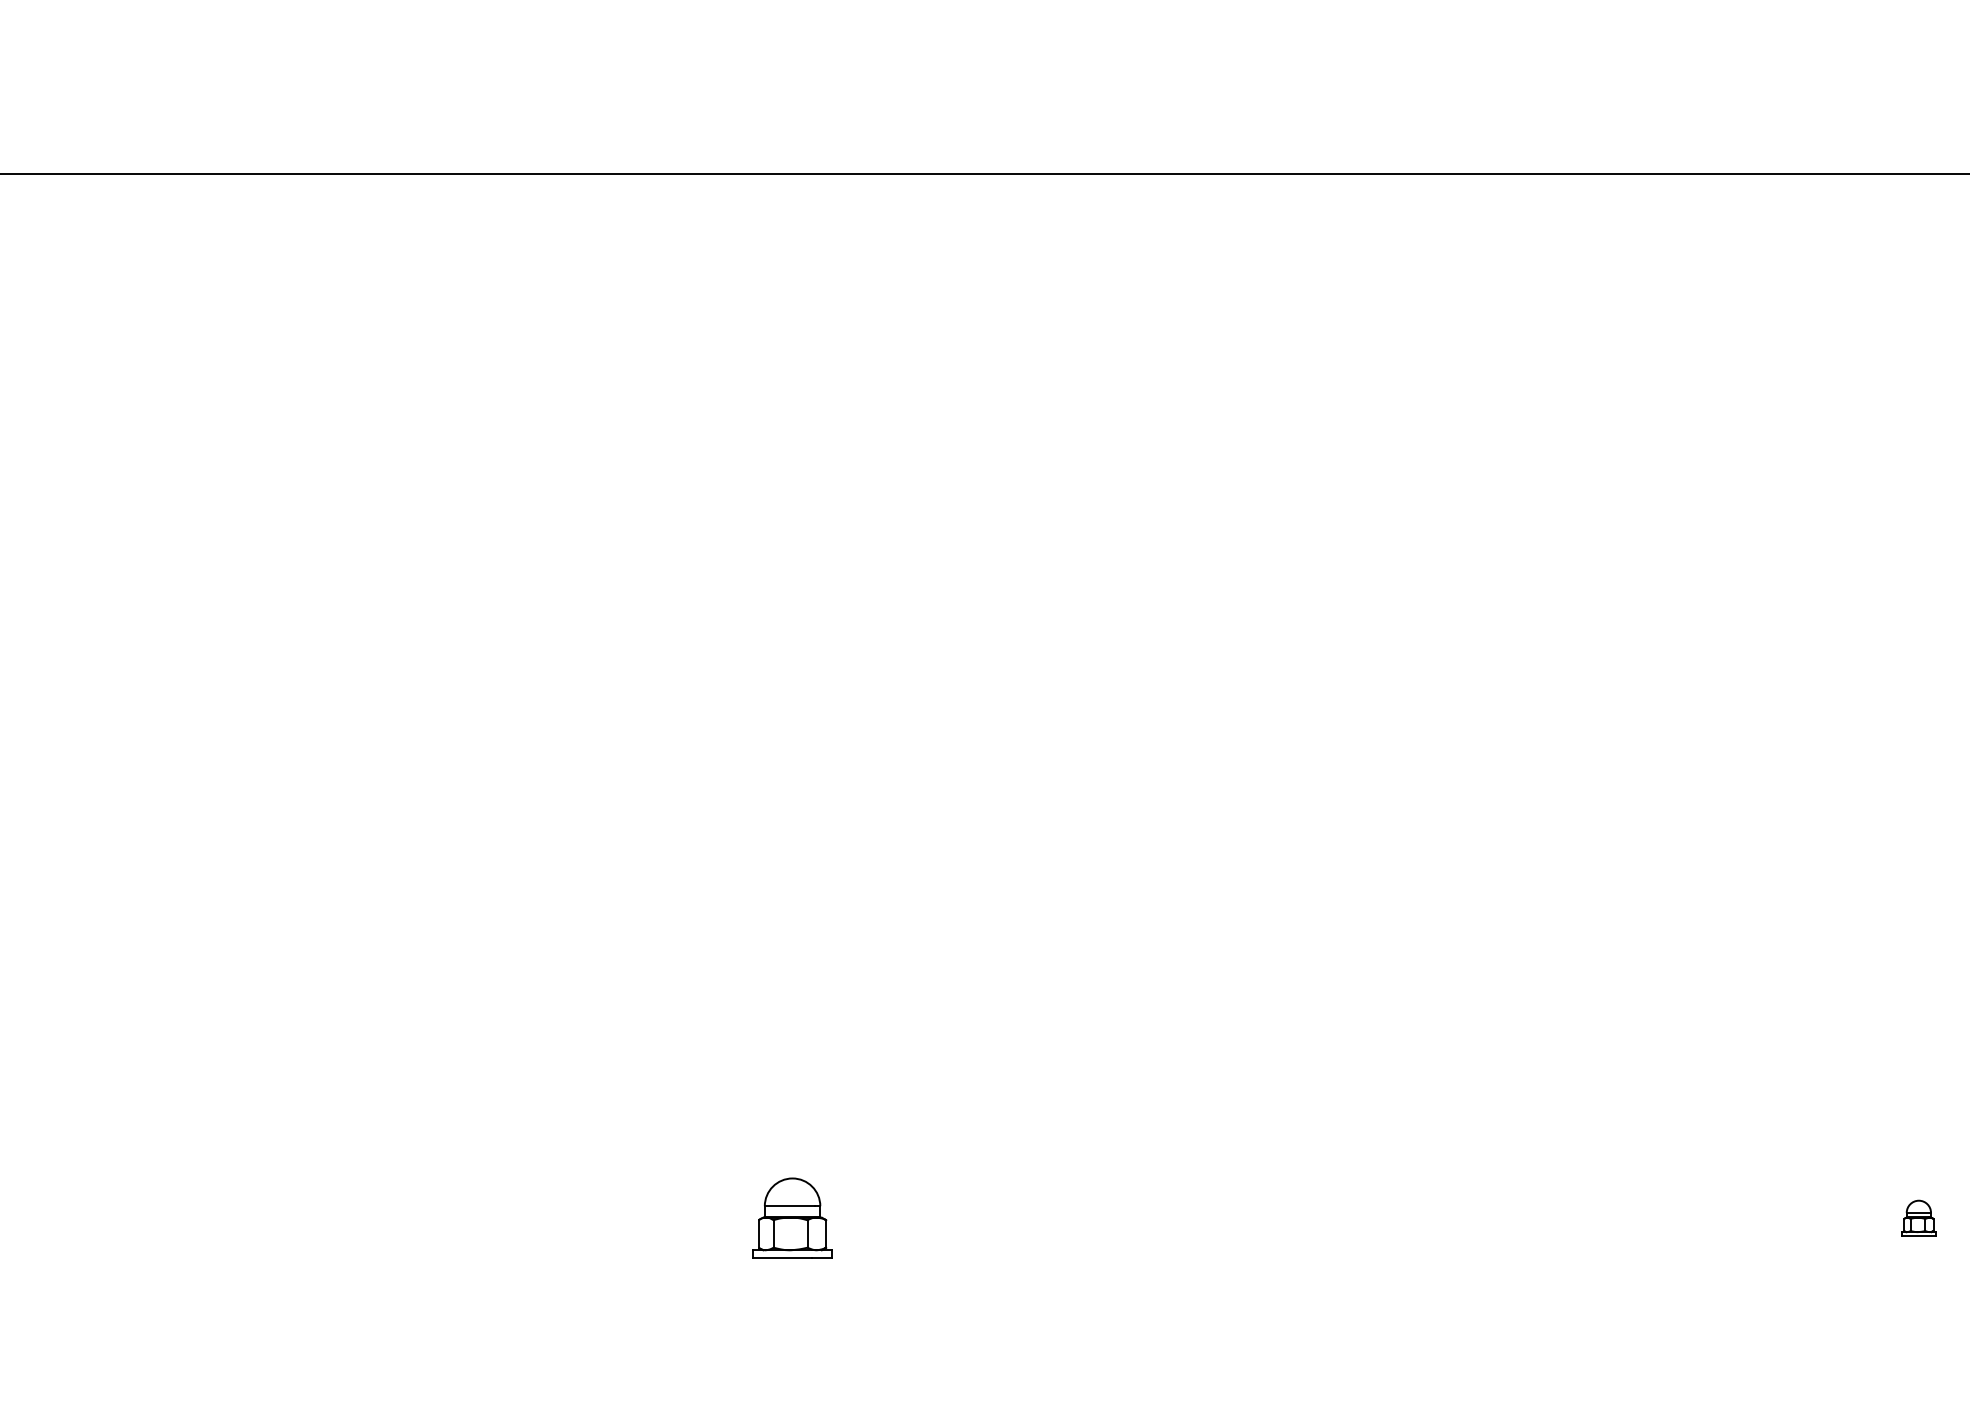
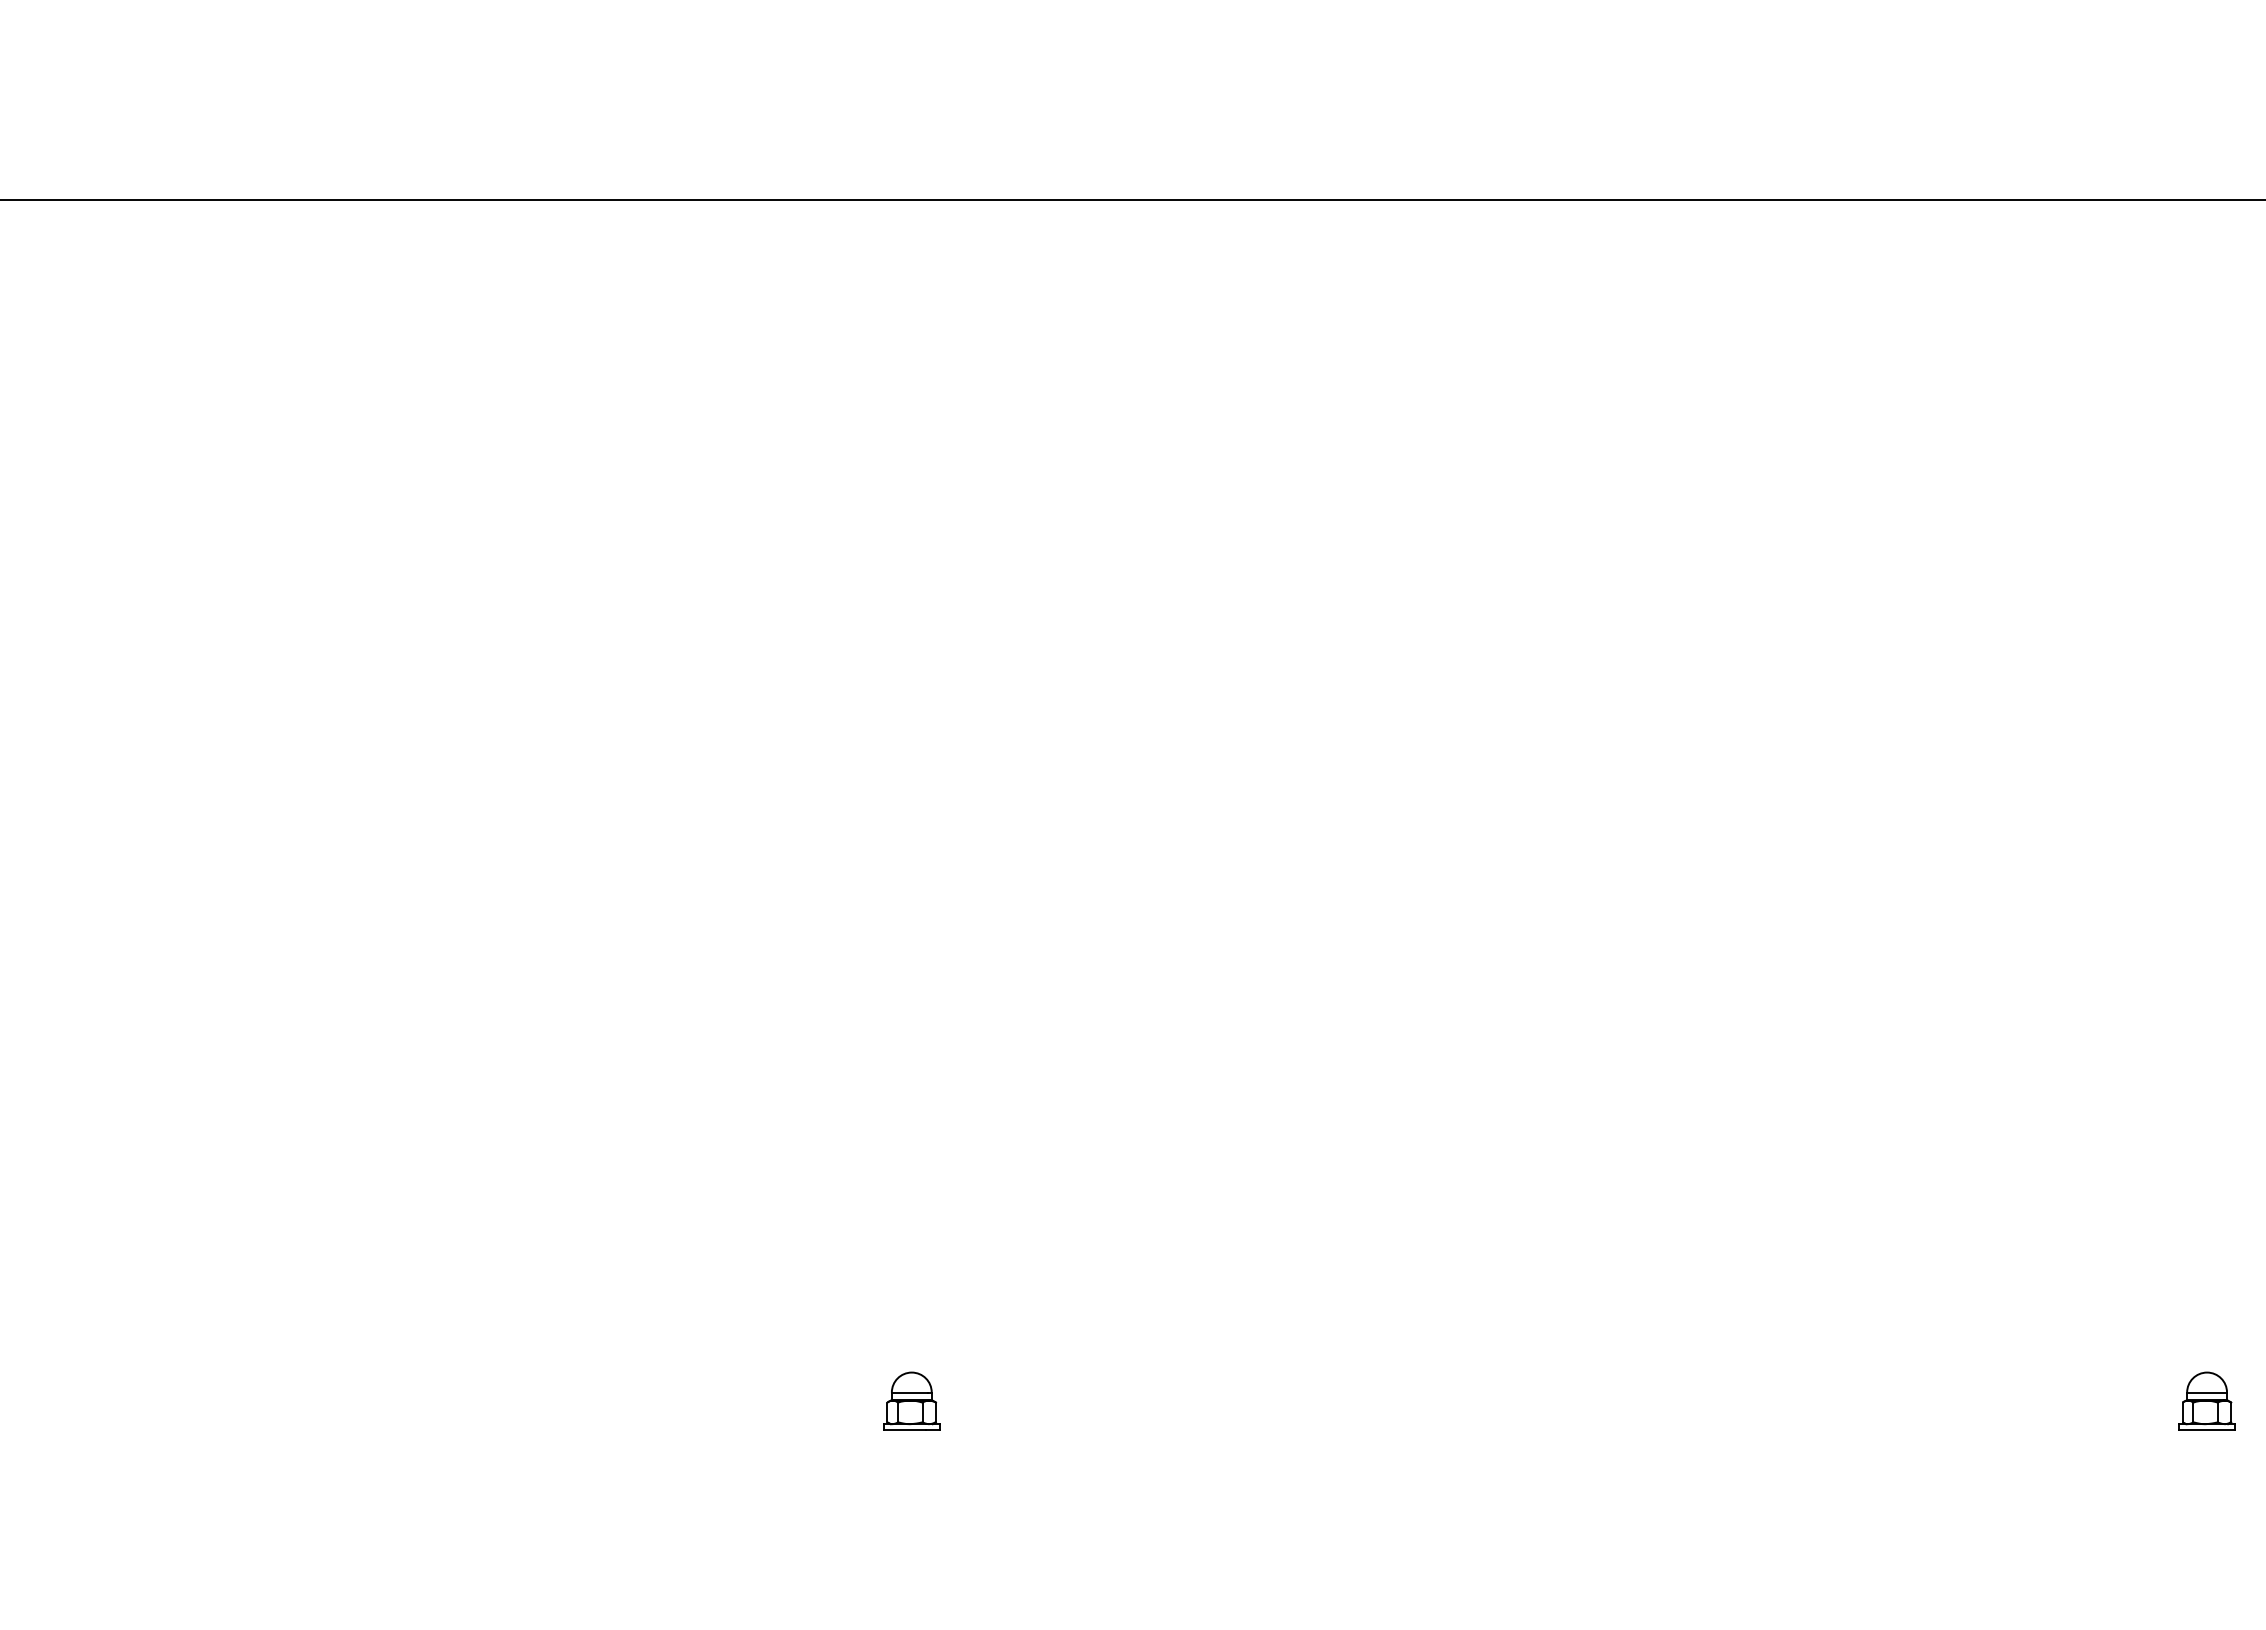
part: (792, 1217) -> (911, 1400), size x0.62
part: (1918, 1217) -> (2206, 1400), size x1.43

